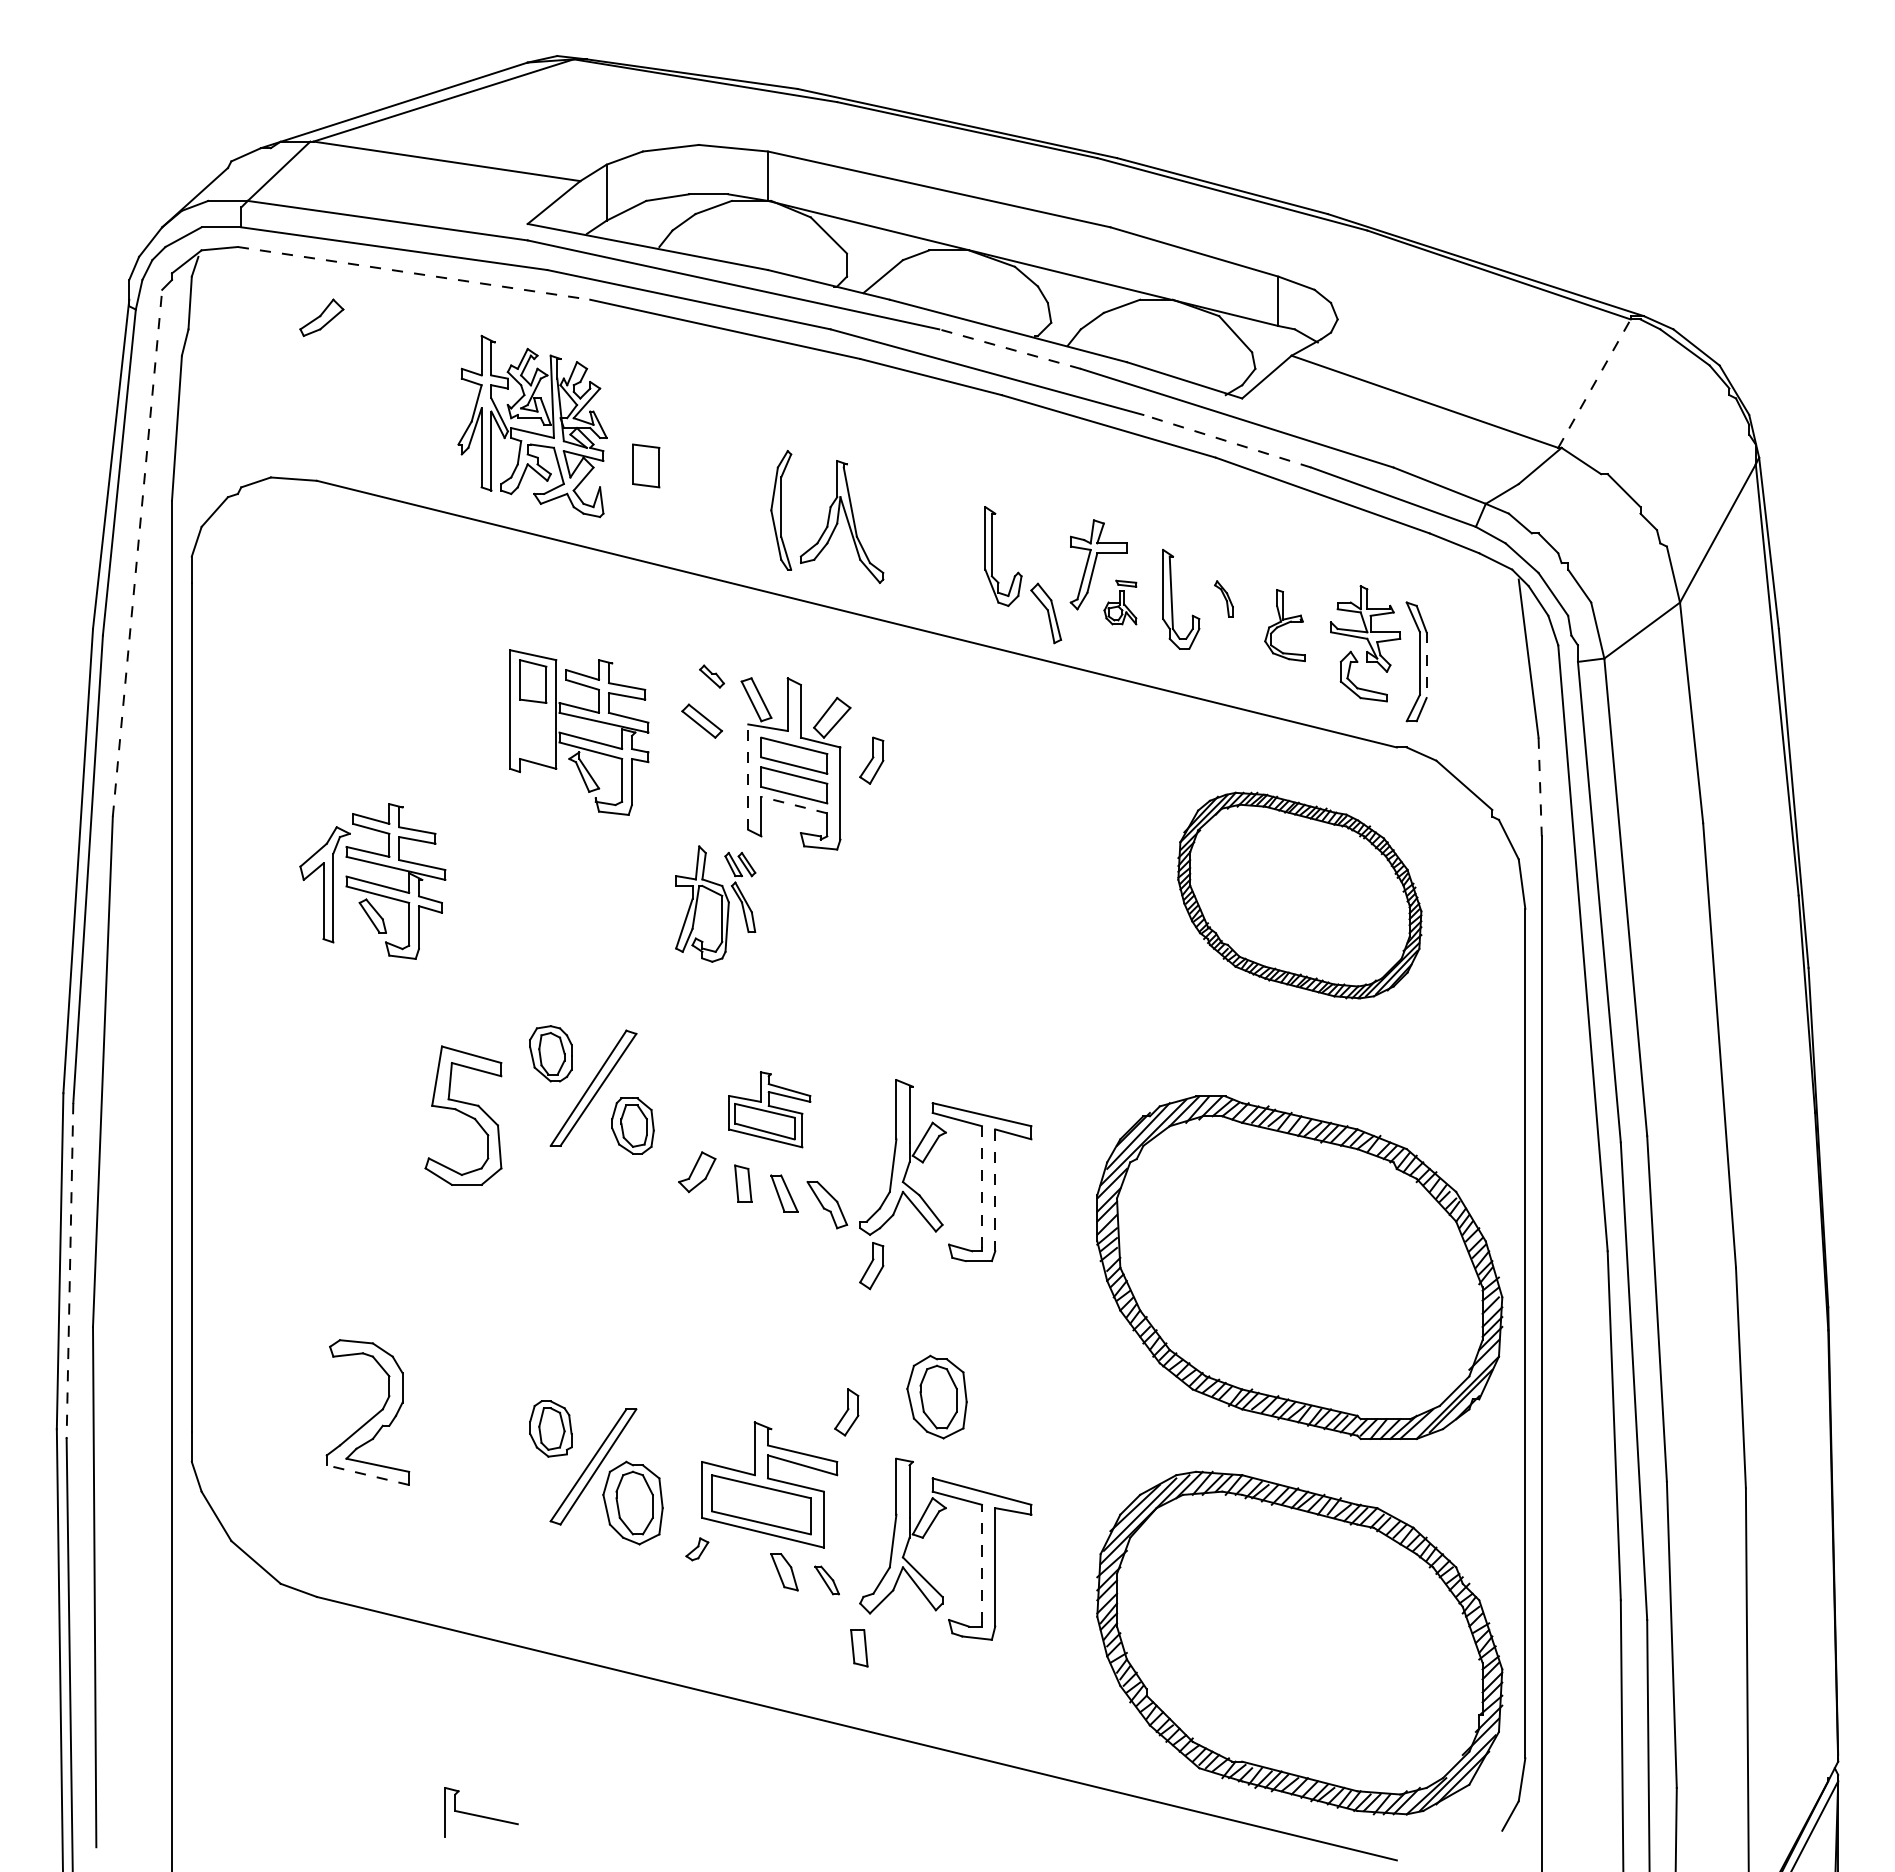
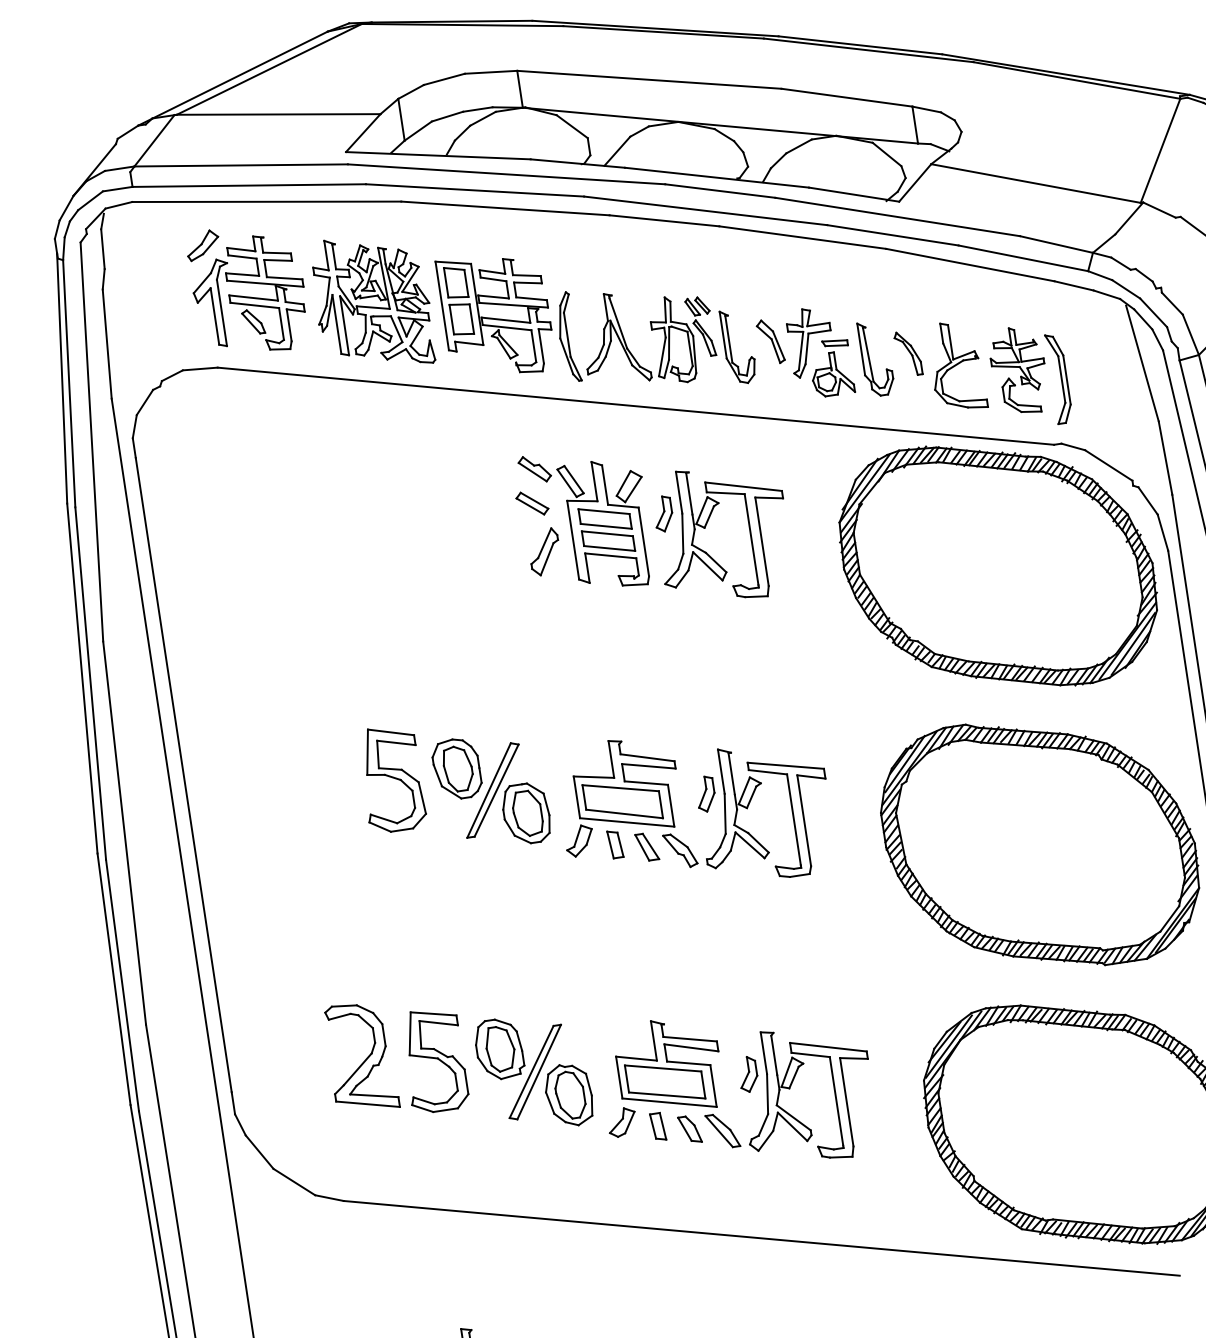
line: (414, 273) -> (267, 201), dashed -> solid
line: (1009, 348) -> (719, 190), dashed -> solid
line: (1594, 383) -> (1160, 150), dashed -> solid
line: (1227, 441) -> (893, 235), dashed -> solid
line: (137, 553) -> (91, 442), dashed -> solid
part: (1223, 598) -> (907, 353), size x1.67
part: (1120, 602) -> (831, 367), size x1.67
part: (1046, 613) -> (770, 341), moved
part: (1284, 625) -> (956, 366), size x1.67
line: (1426, 665) -> (1066, 380), dashed -> solid
part: (711, 676) -> (534, 469), size x1.67
part: (579, 732) -> (496, 315), moved
line: (748, 777) -> (573, 540), dashed -> solid
part: (708, 786) -> (544, 551), added
line: (1540, 787) -> (1165, 458), dashed -> solid
part: (923, 788) -> (705, 528), added
line: (794, 805) -> (610, 556), dashed -> solid
part: (372, 881) -> (249, 296), moved
part: (1299, 895) -> (998, 566), size x1.67
part: (715, 903) -> (683, 338), moved
part: (550, 1053) -> (456, 768), size x1.43
part: (769, 1109) -> (626, 785), size x1.67
part: (463, 1115) -> (391, 778), moved
part: (632, 1125) -> (526, 813), size x1.43
line: (982, 1187) -> (794, 820), dashed -> solid
line: (995, 1190) -> (804, 820), dashed -> solid
part: (871, 1266) -> (705, 794), moved
line: (69, 1271) -> (122, 985), dashed -> solid
part: (936, 1396) -> (783, 981), removed
part: (846, 1412) -> (748, 1074), moved
part: (550, 1428) -> (499, 1048), size x1.43
part: (463, 1430) -> (434, 1060), added
line: (367, 1475) -> (367, 1104), dashed -> solid
part: (697, 1549) -> (622, 1122), size x1.67
line: (982, 1563) -> (836, 1100), dashed -> solid
part: (826, 1580) -> (722, 1131), size x1.67
part: (859, 1648) -> (658, 1127), moved

